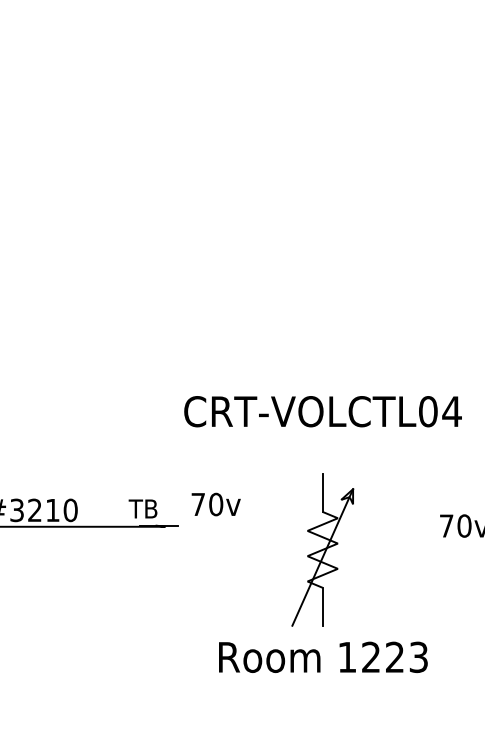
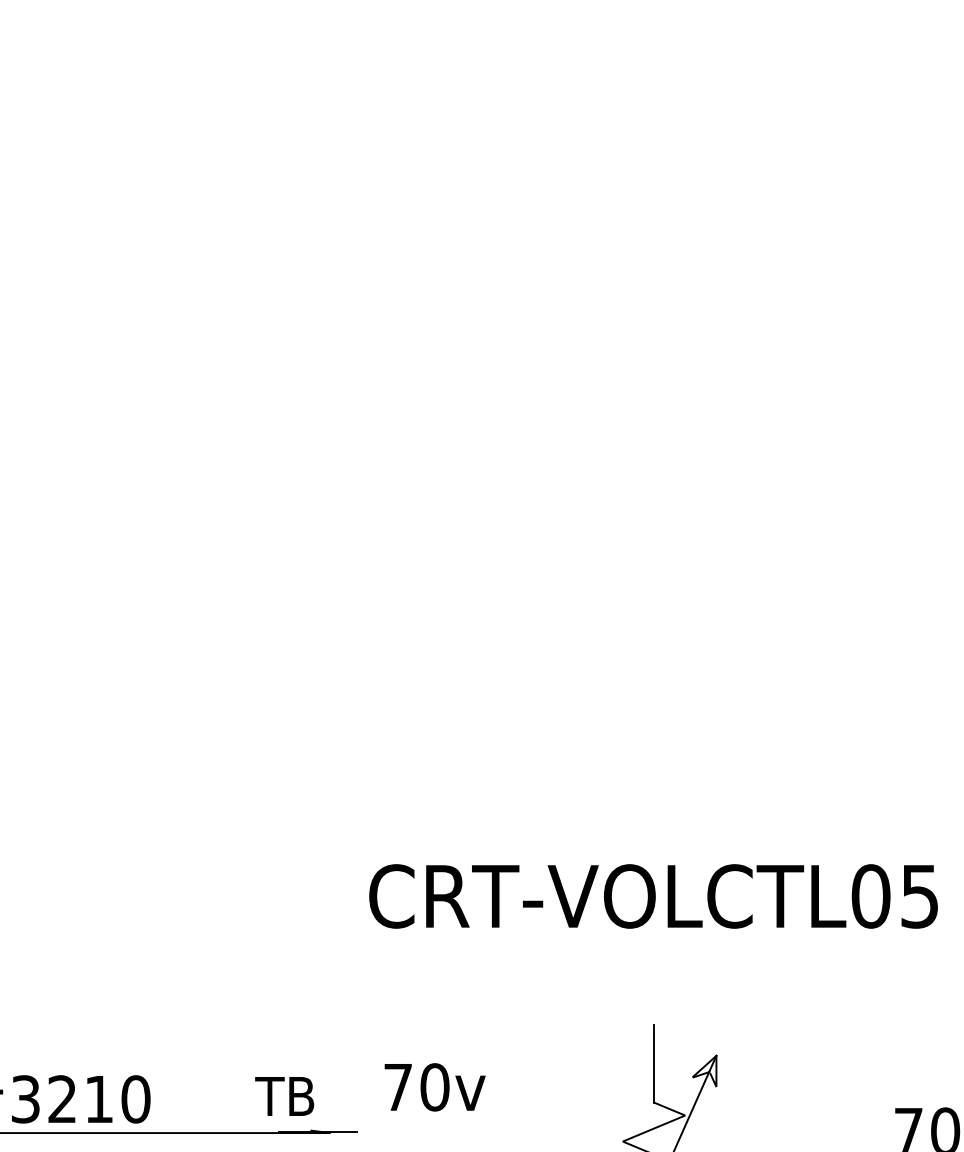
text: (451, 411) -> (918, 896), CRT-VOLCTL04 -> CRT-VOLCTL05

